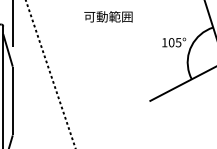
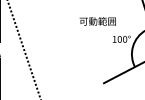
text: (108, 16) -> (97, 21), moved
text: (178, 42) -> (124, 39), 105° -> 100°

